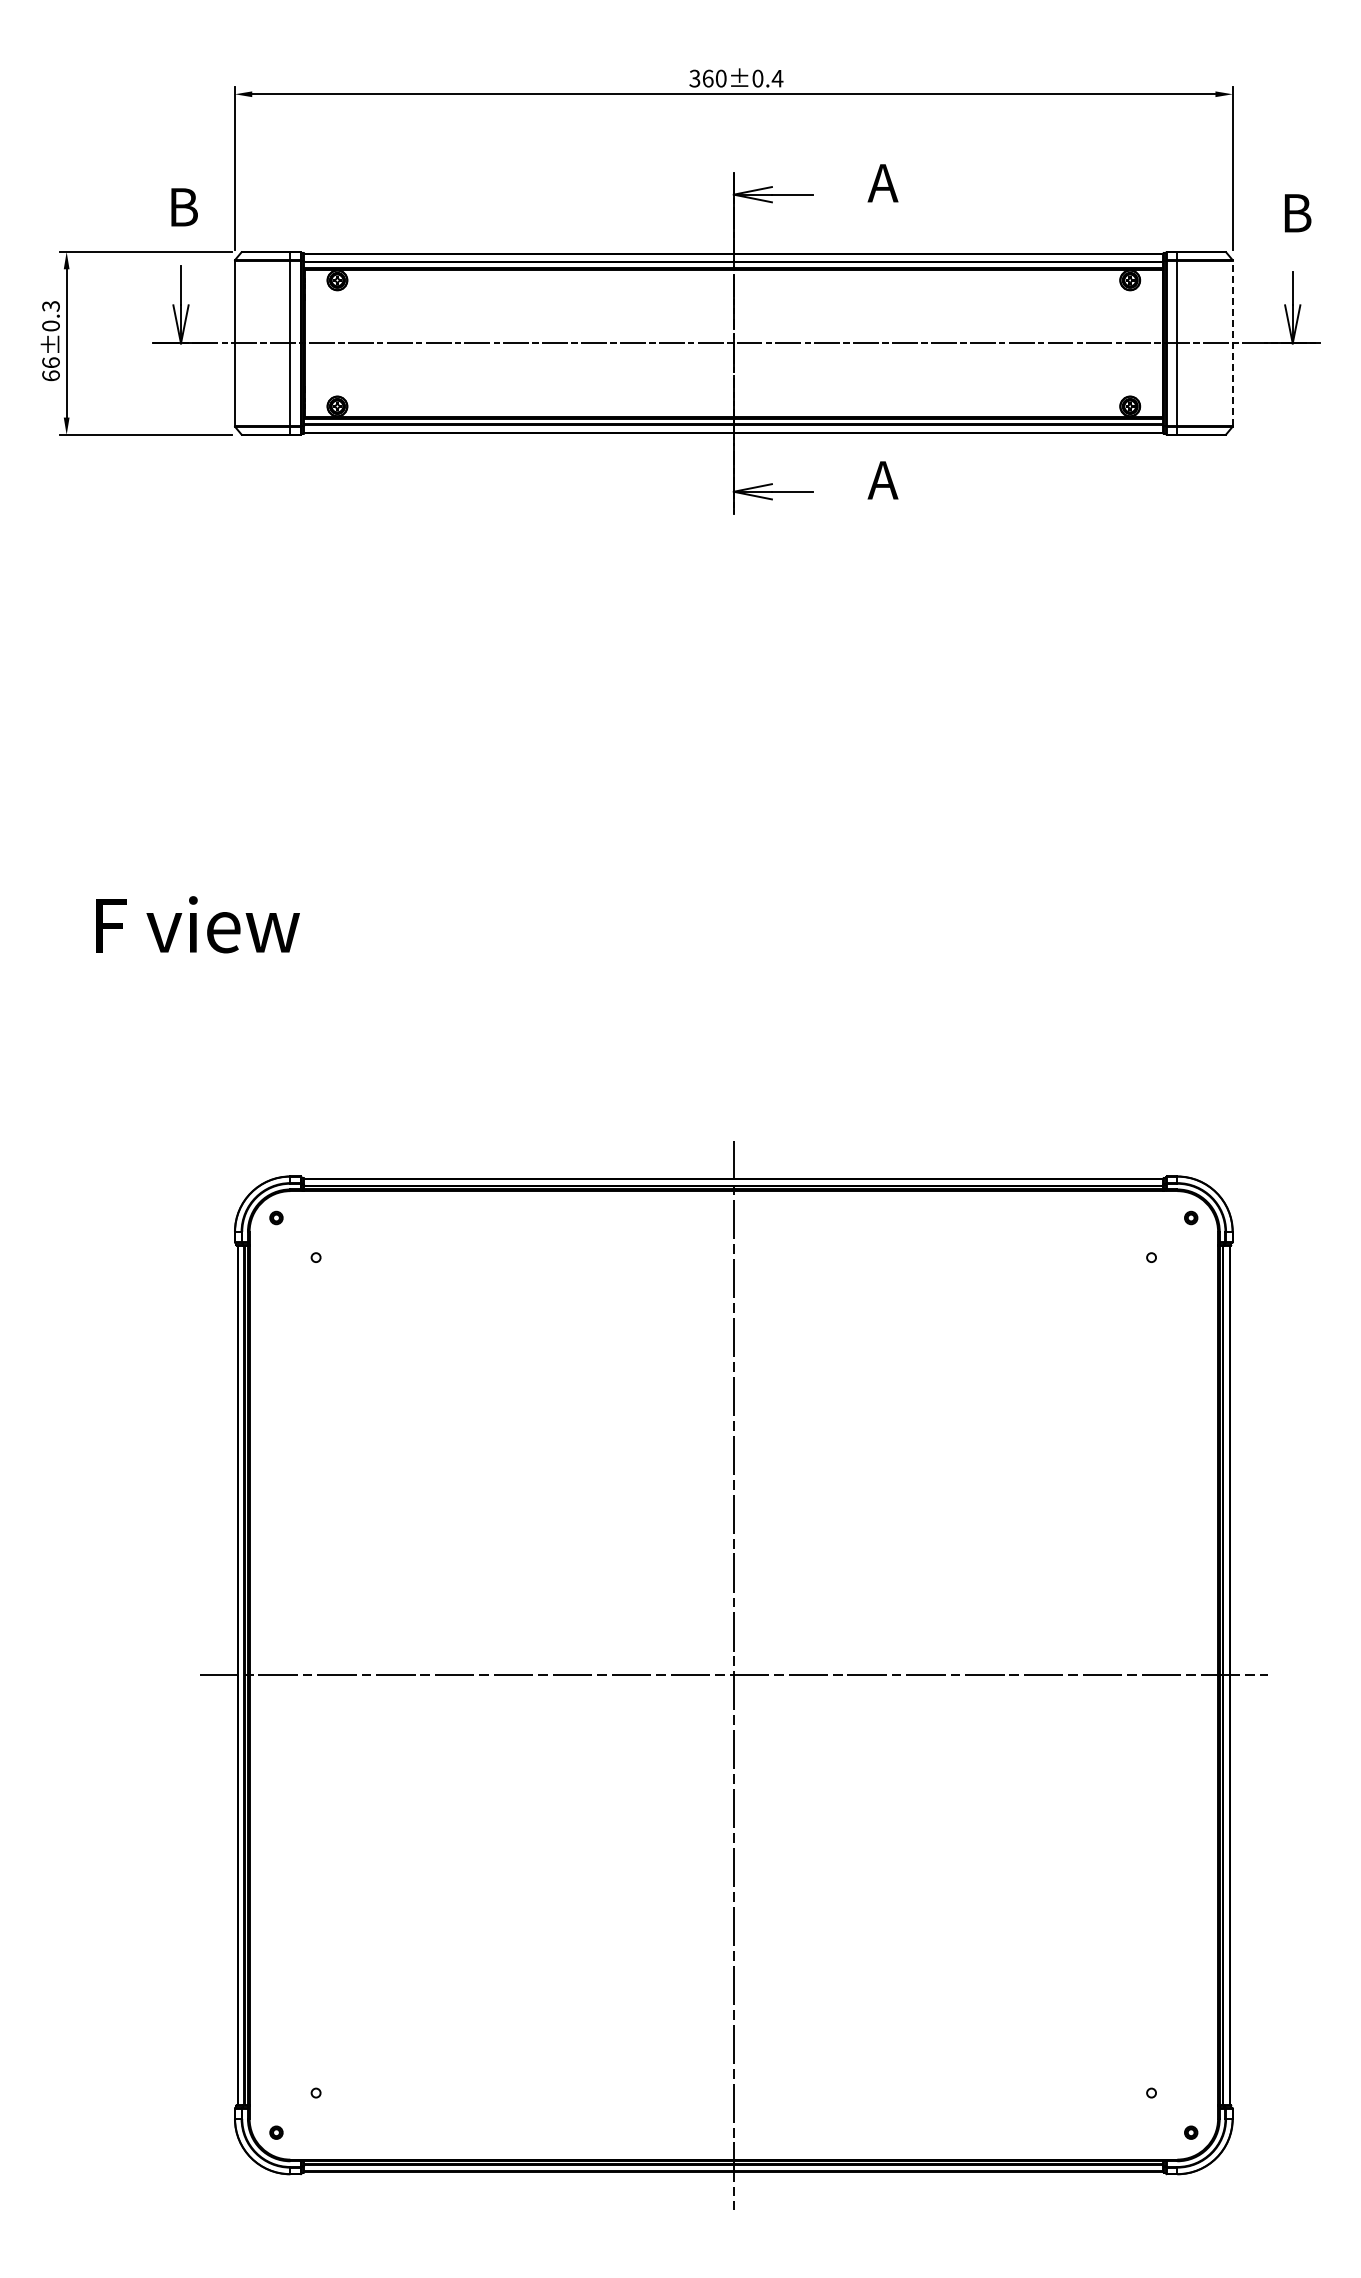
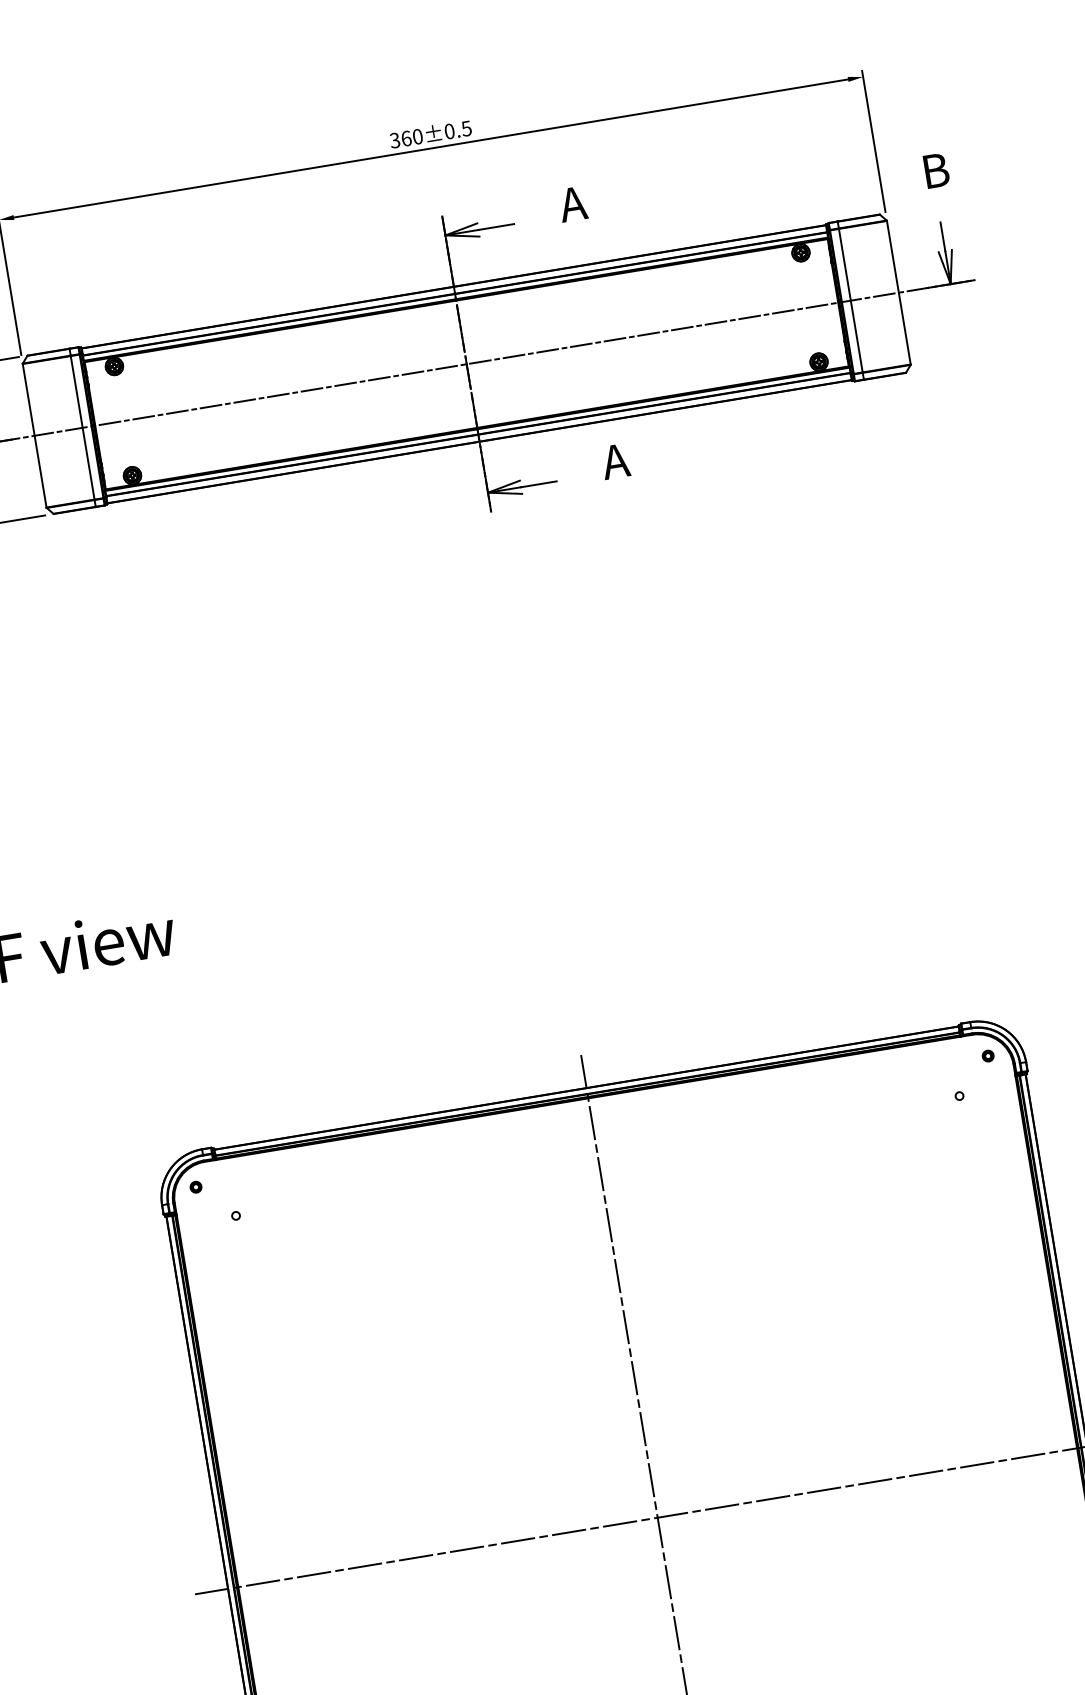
text: (777, 78) -> (466, 128), 360±0.4 -> 360±0.5
line: (1232, 343) -> (898, 292), dashed -> solid

